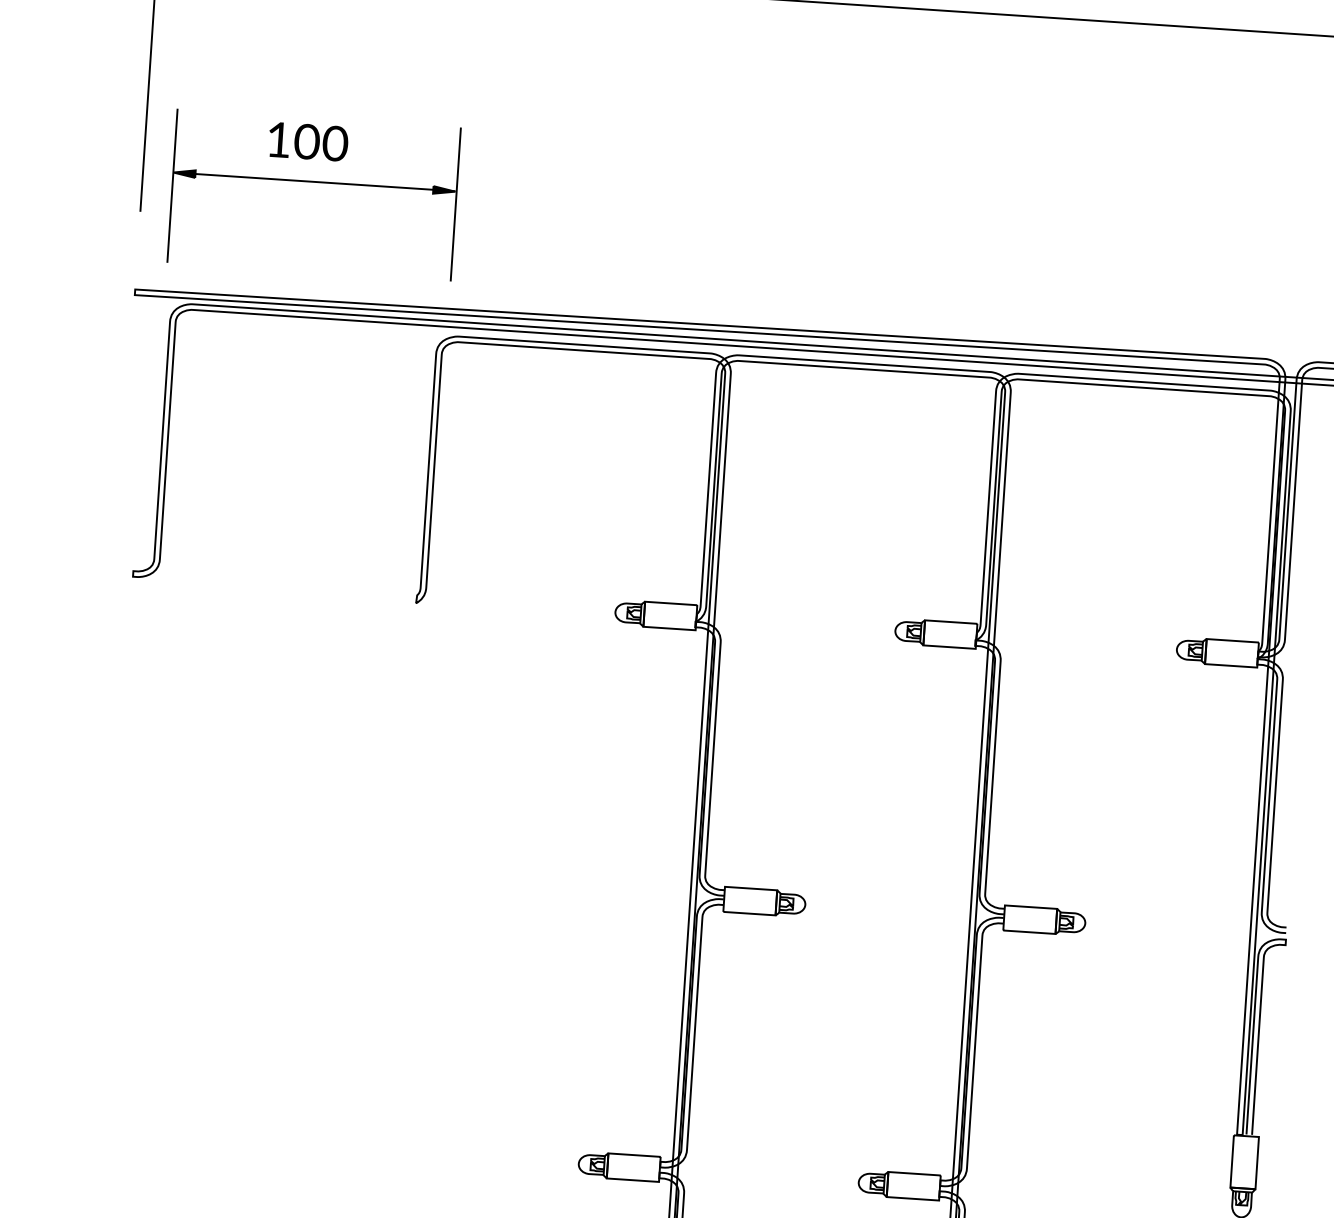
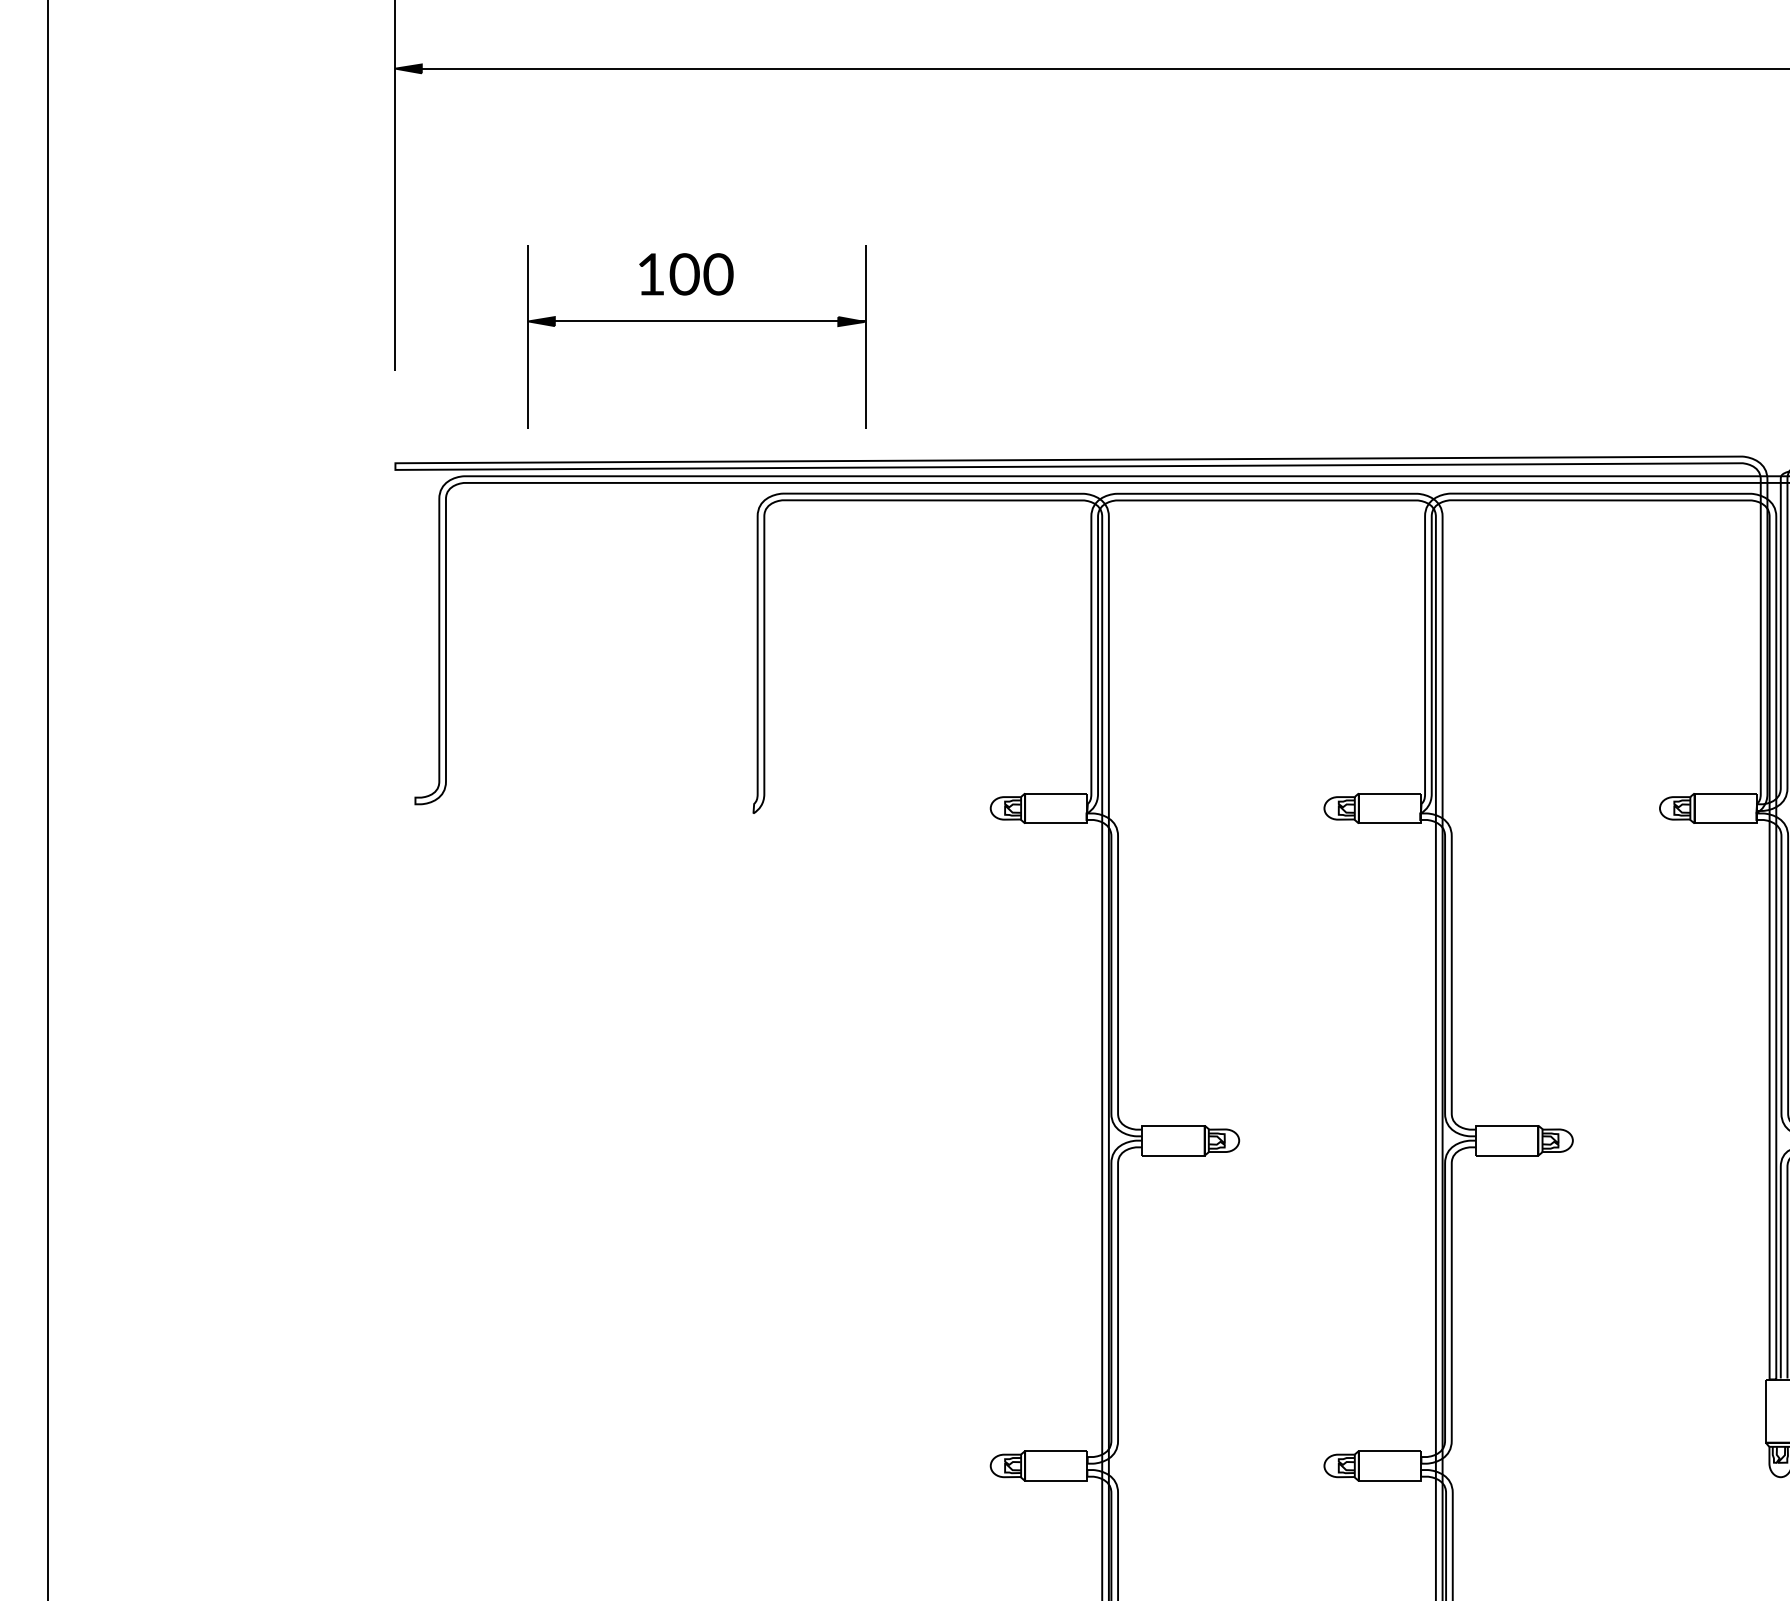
part: (314, 181) -> (696, 321), moved

